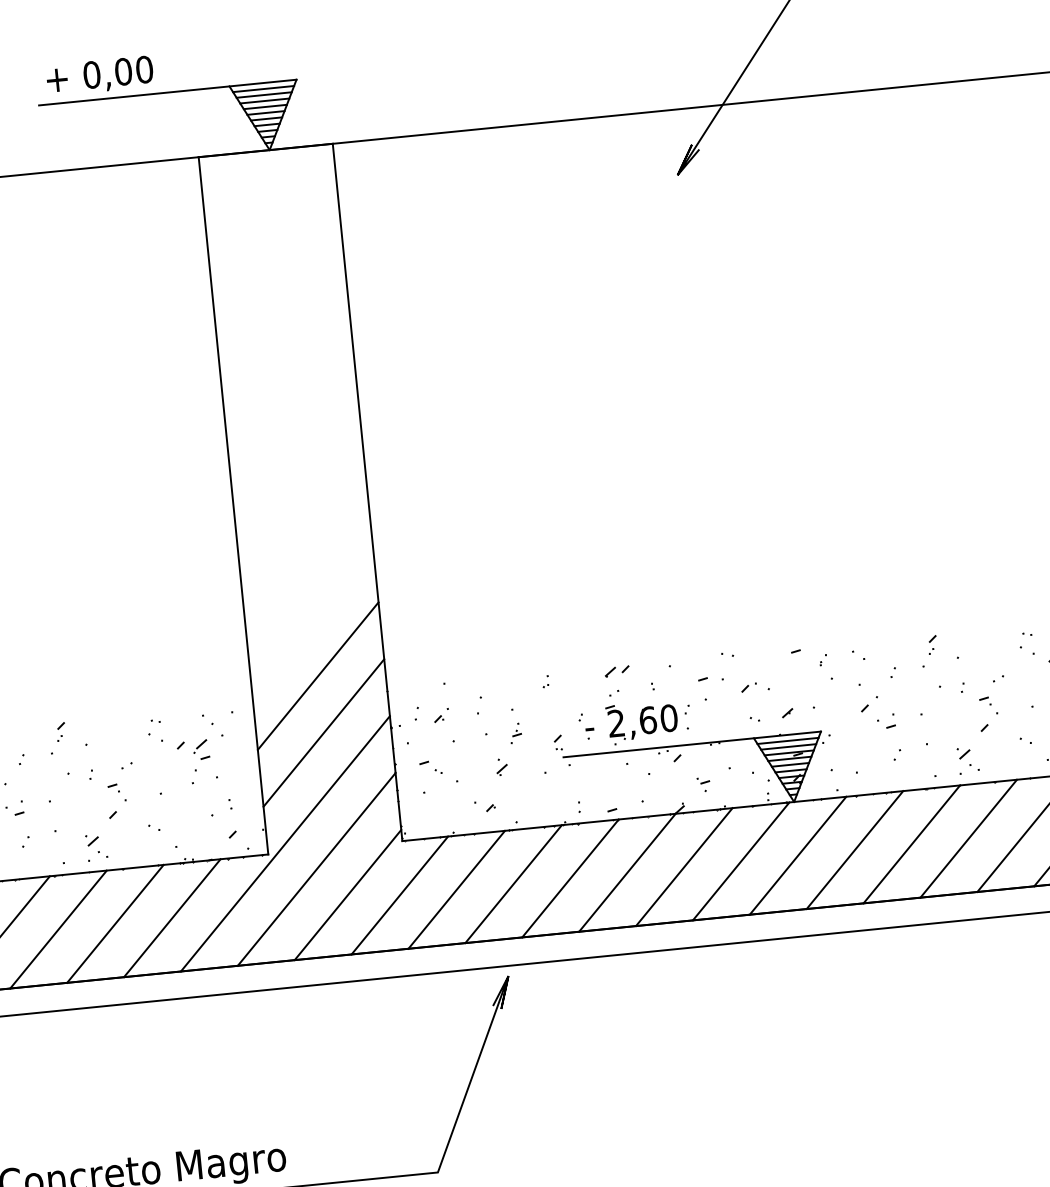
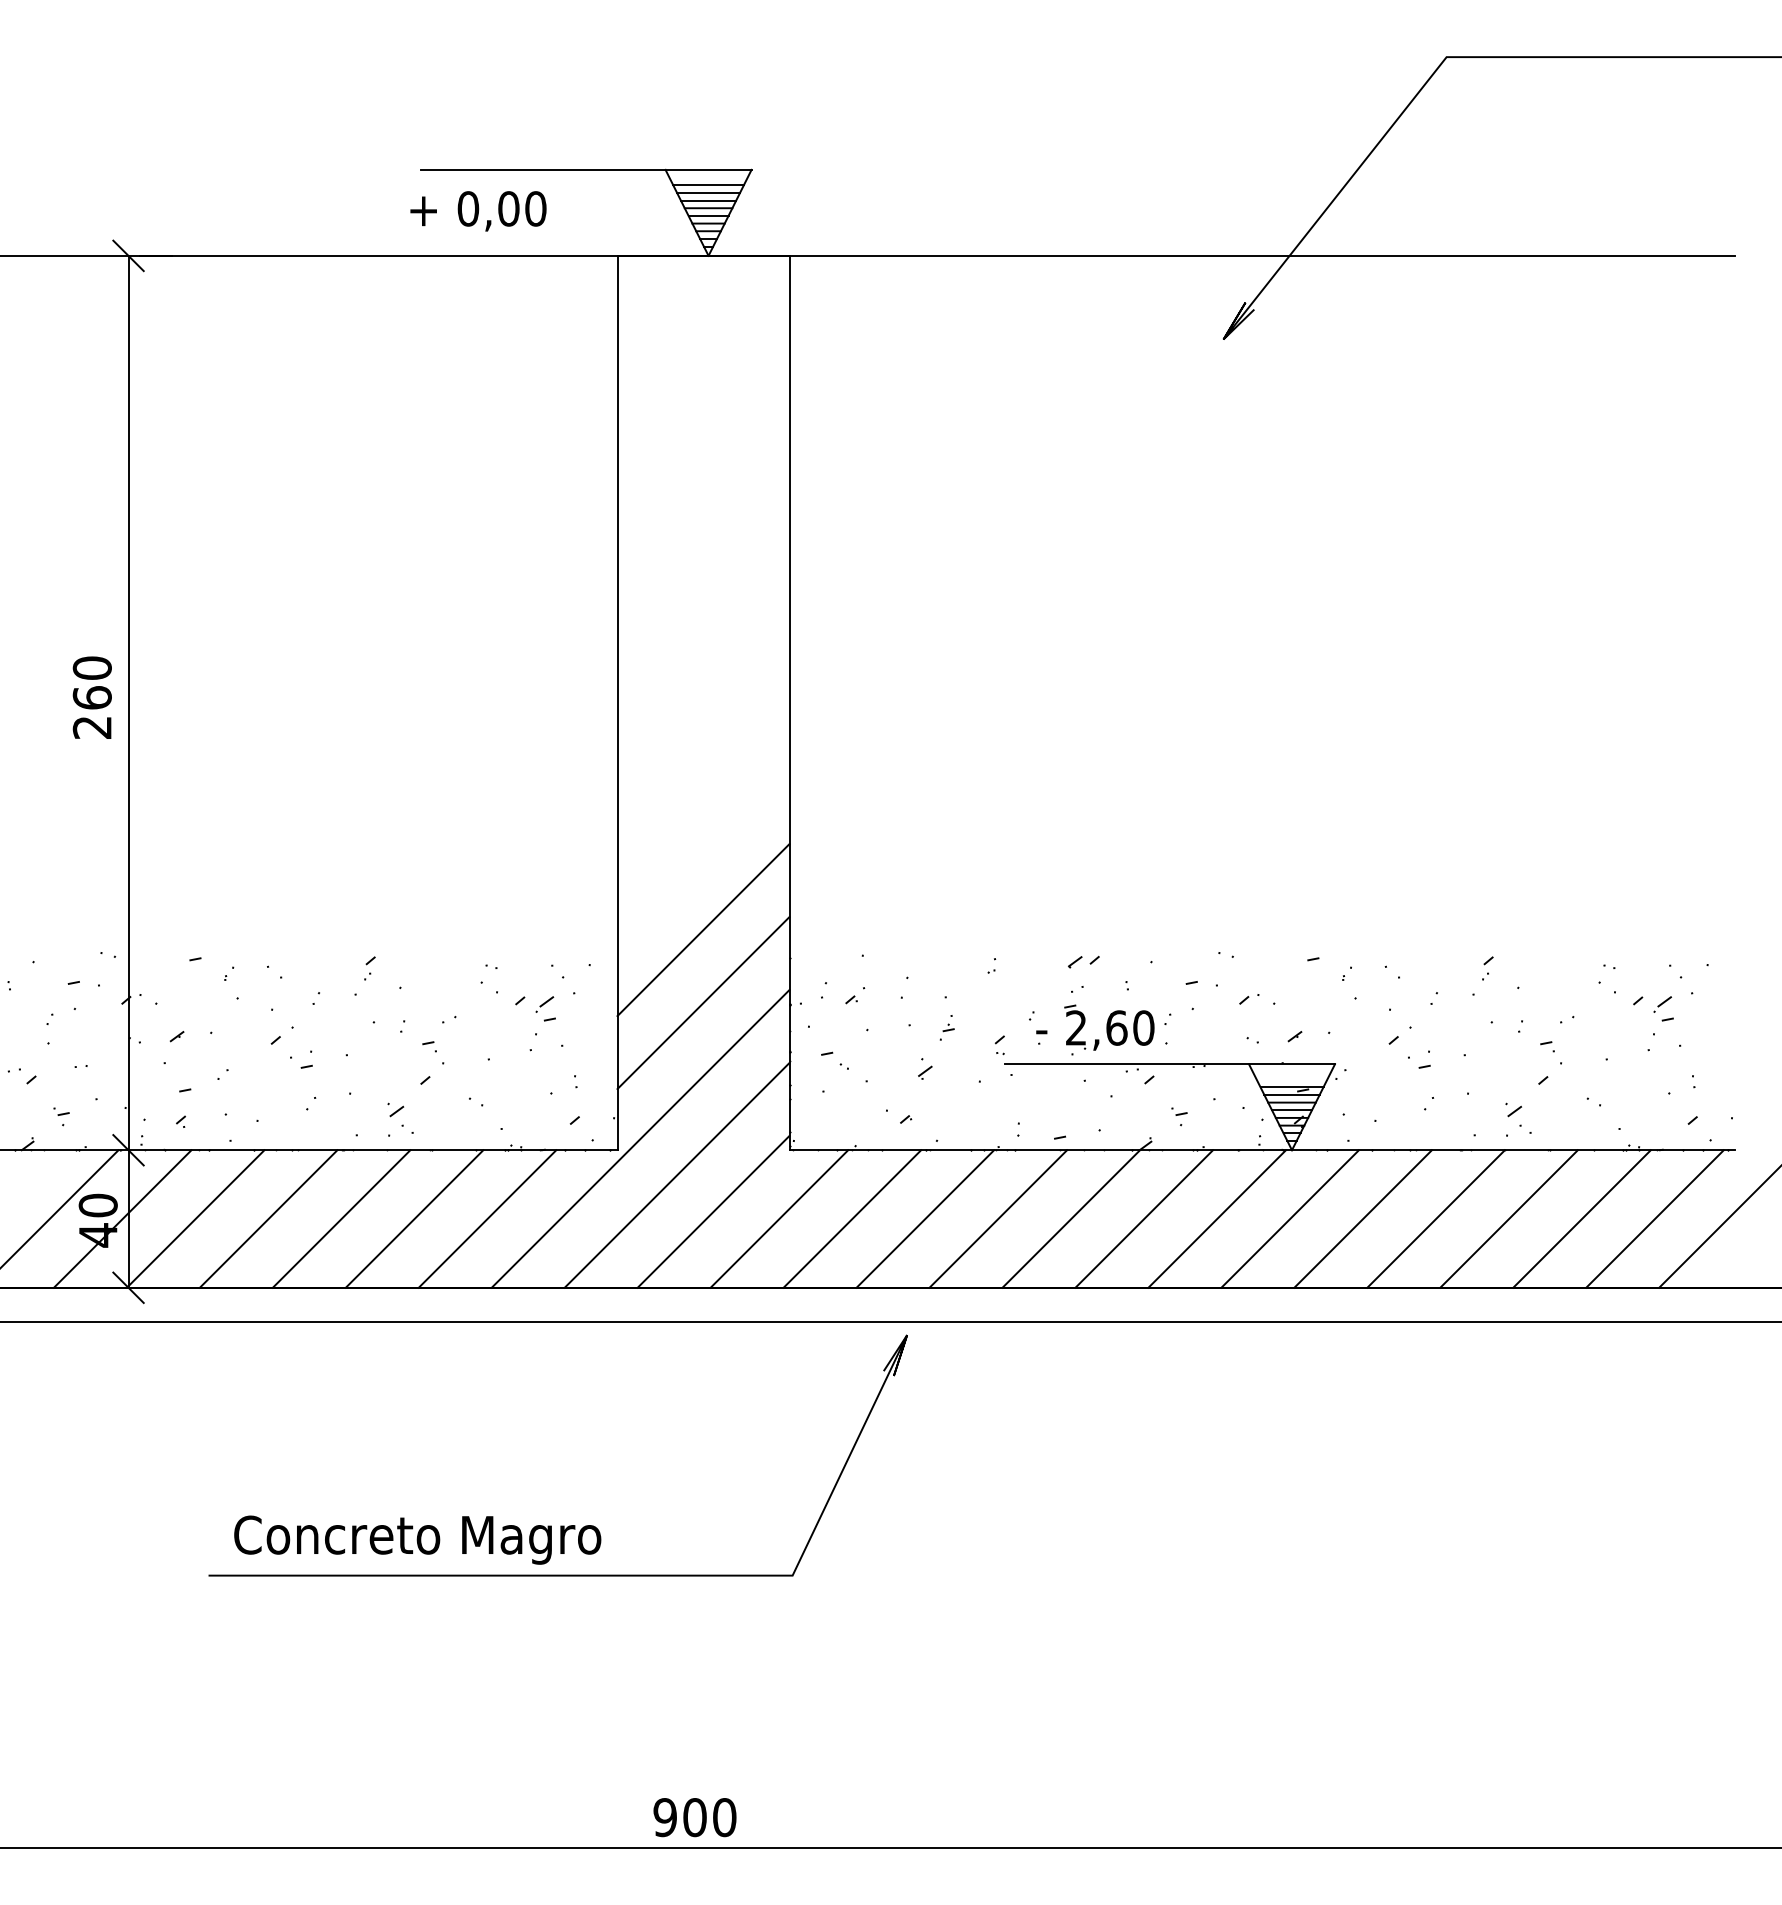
text: (100, 76) -> (478, 211), moved
line: (263, 89) -> (708, 177), removed
line: (787, 740) -> (1291, 1071), removed
line: (788, 746) -> (1291, 1079), removed

